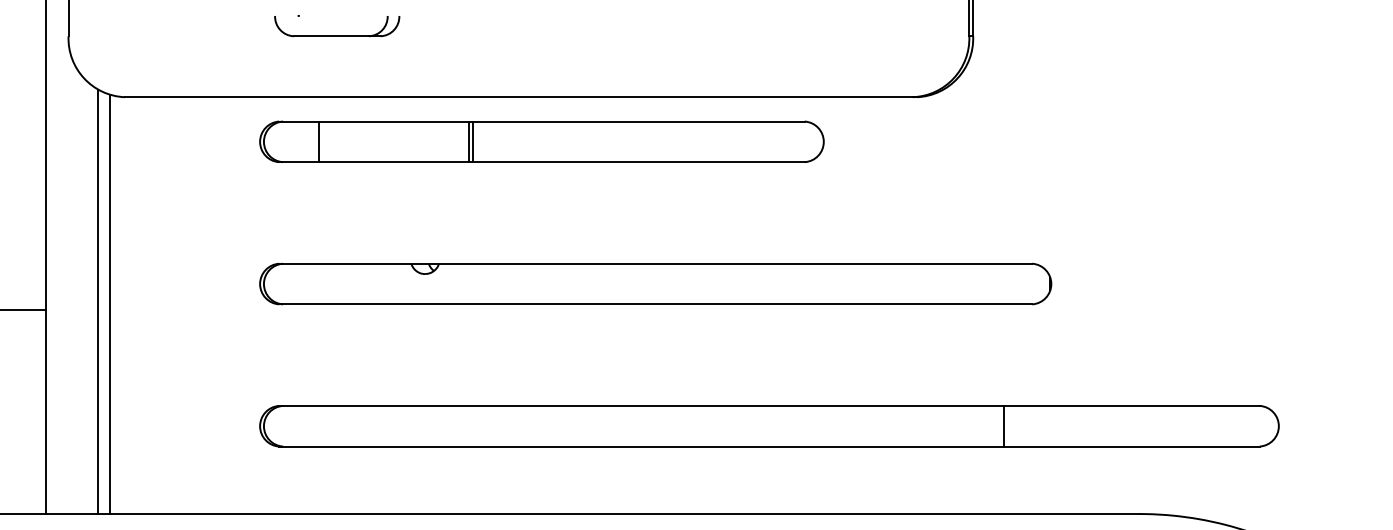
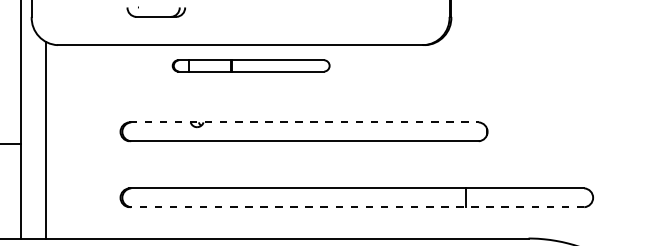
part: (540, 141) -> (250, 65), size x0.6
line: (656, 263) -> (304, 122), solid -> dashed
line: (111, 304) -> (51, 141), removed
line: (768, 447) -> (356, 207), solid -> dashed

